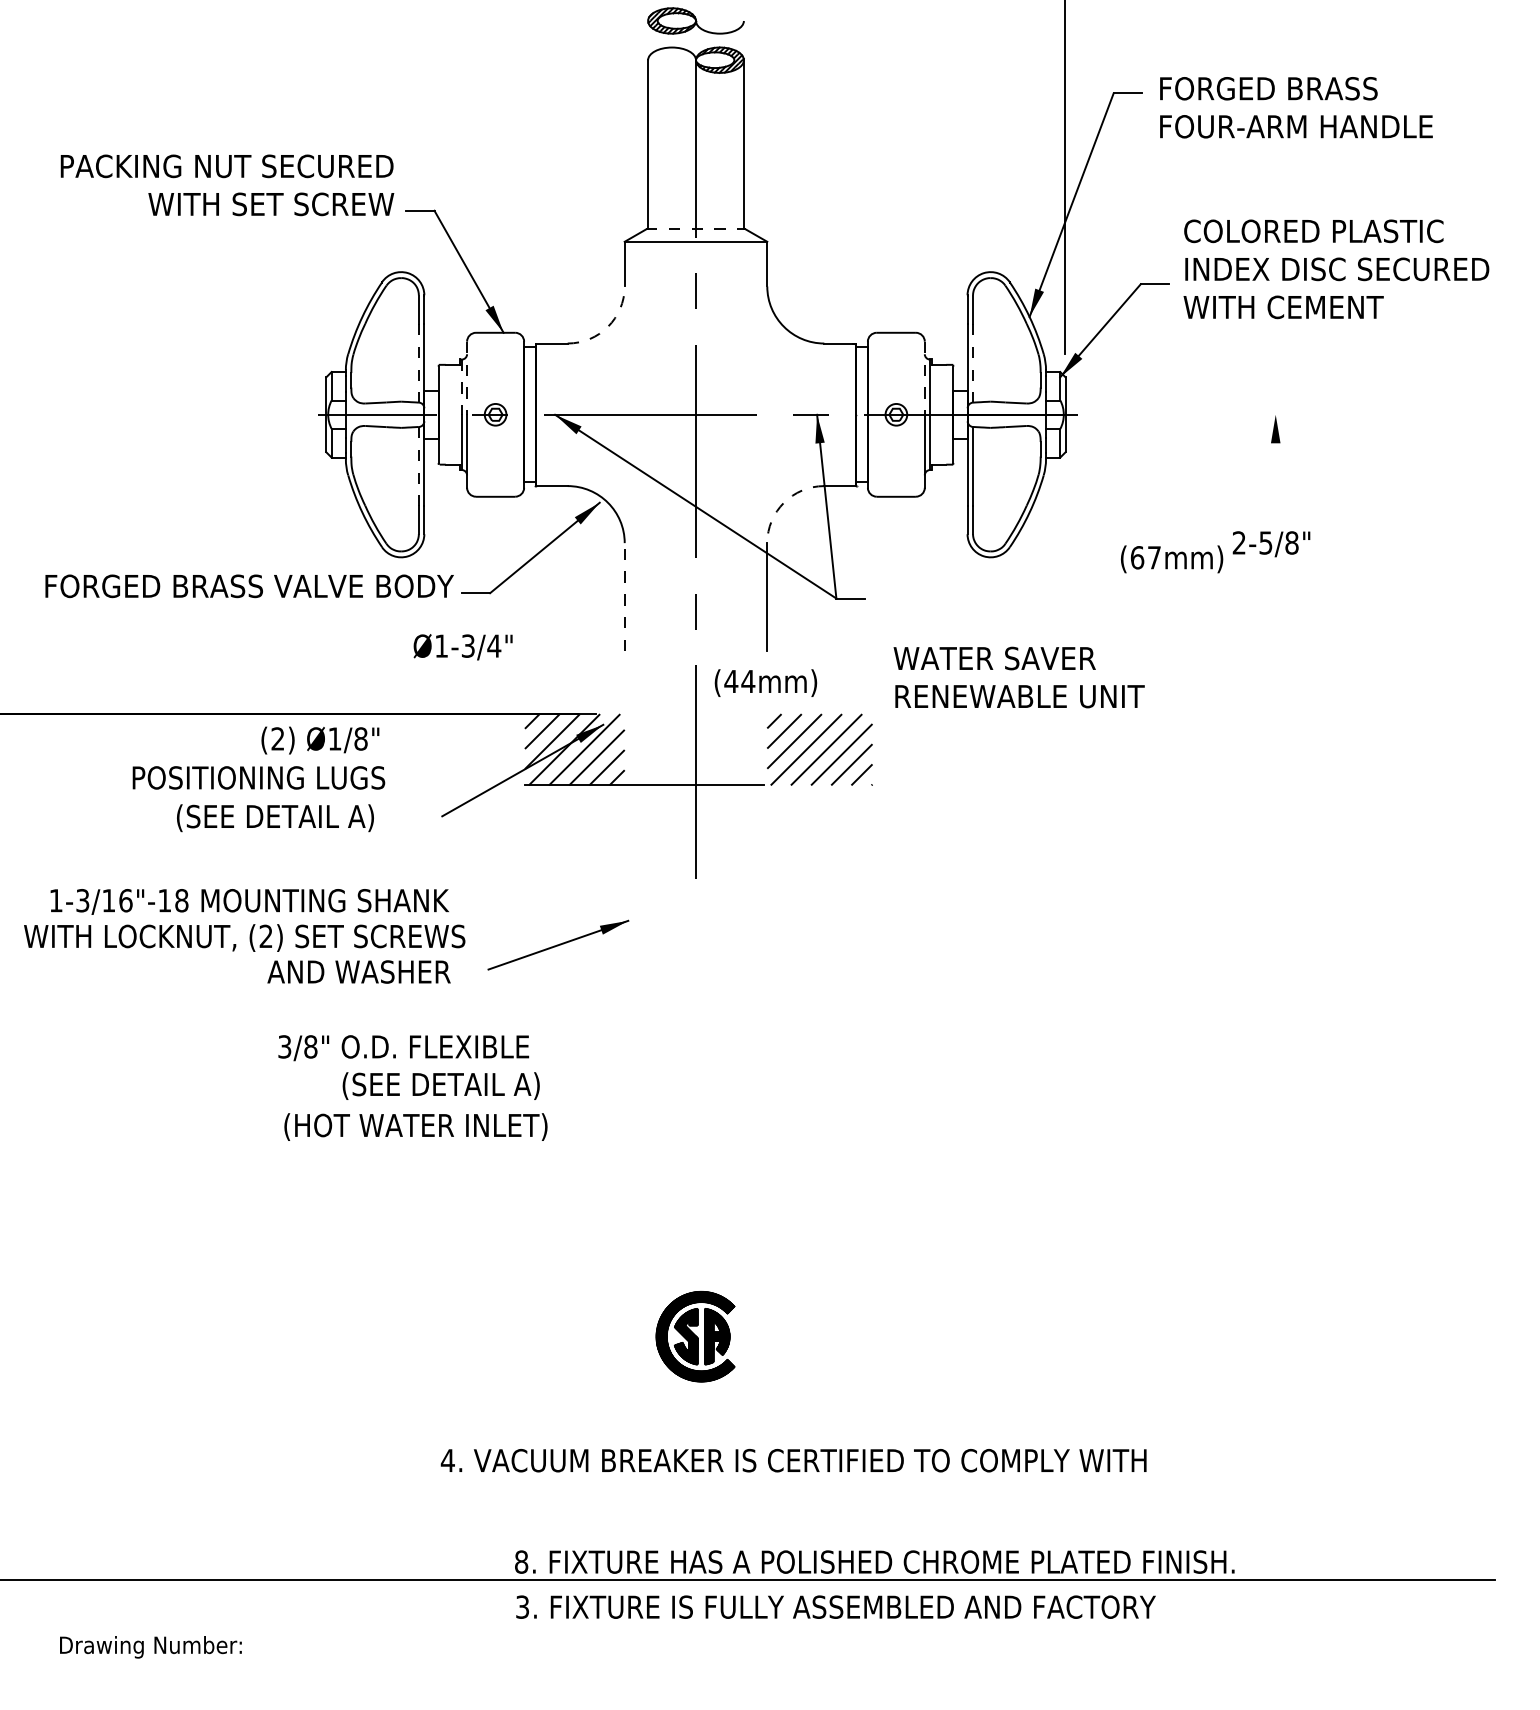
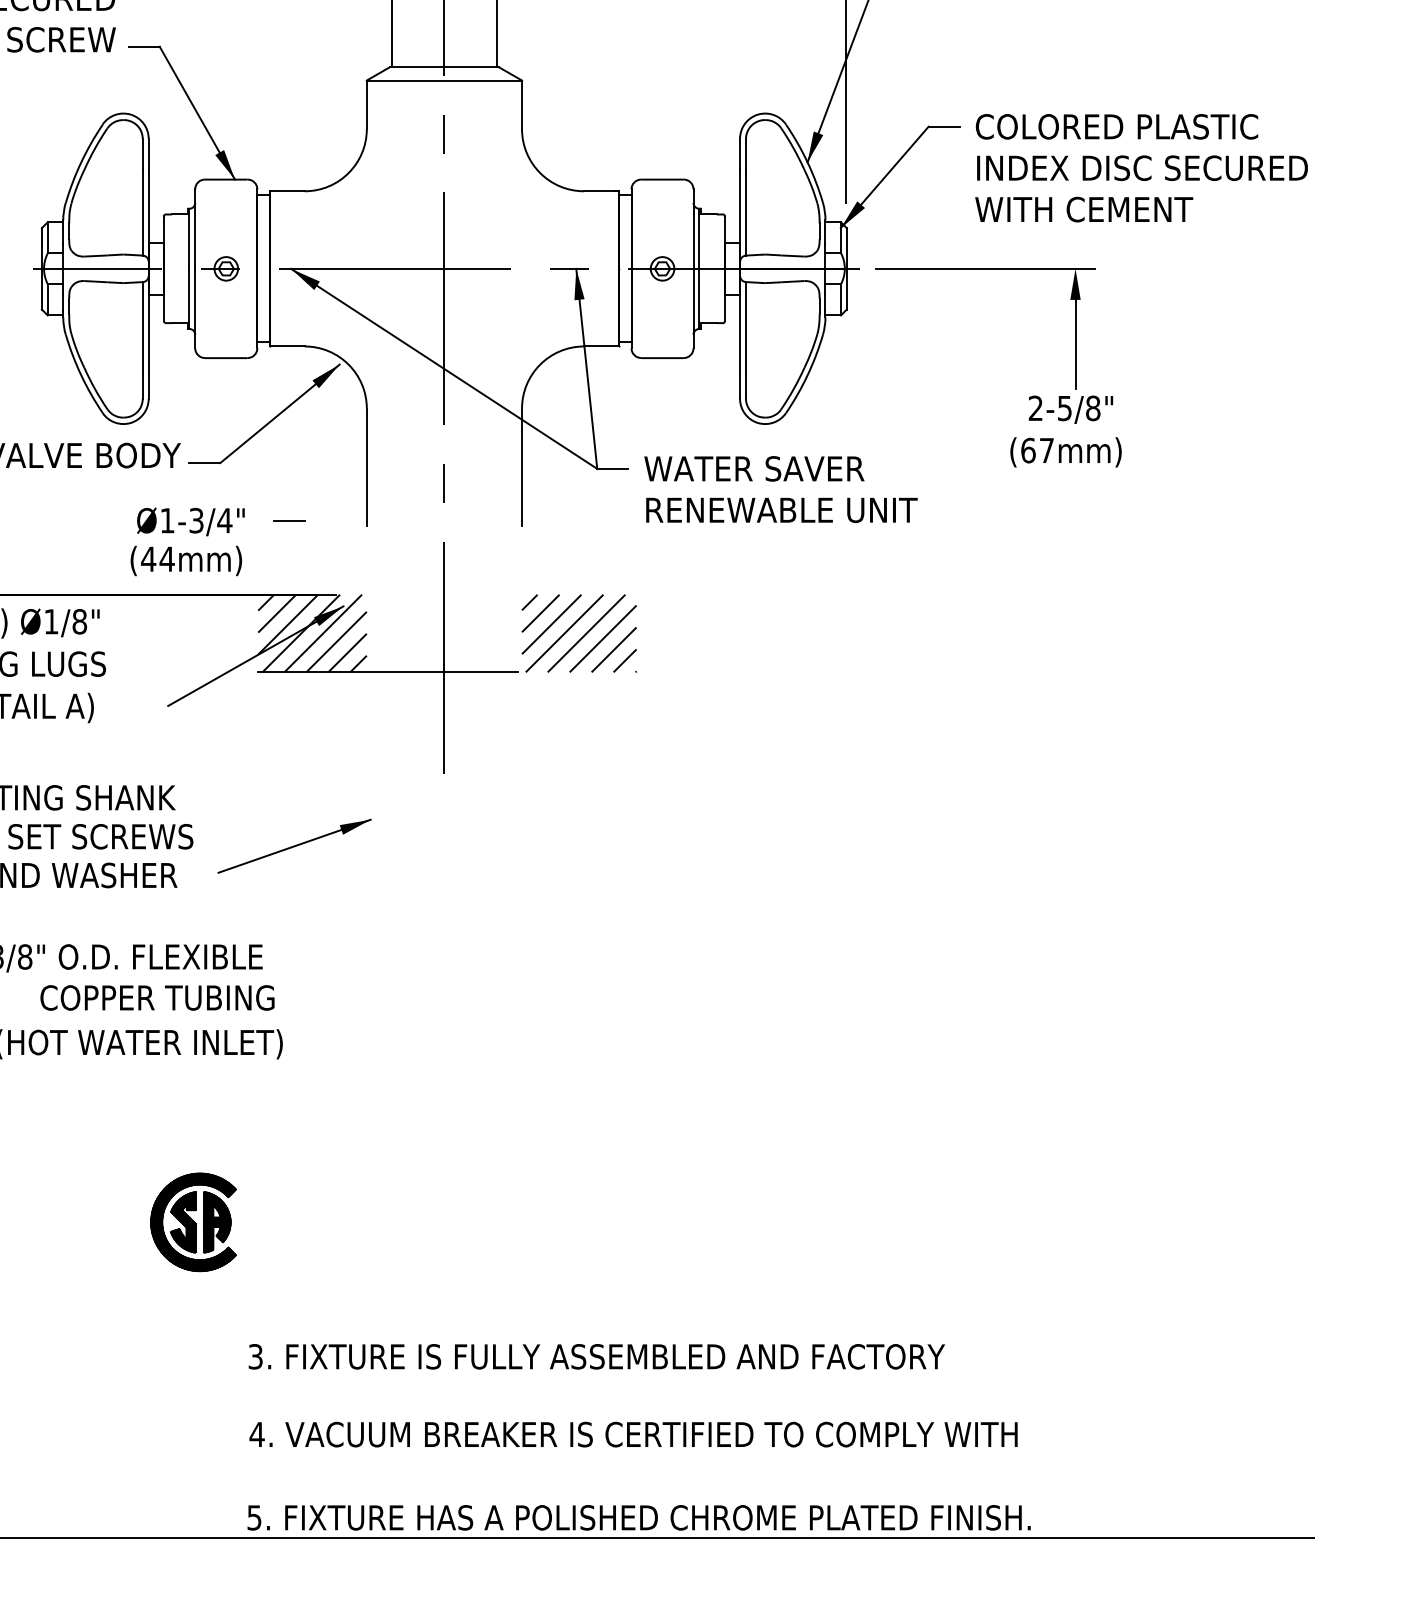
line: (695, 229) -> (443, 67), dashed -> solid
text: (1336, 269) -> (1141, 168), moved
arc: (608, 326) -> (349, 172), dashed -> solid
line: (418, 363) -> (142, 213), dashed -> solid
line: (973, 363) -> (746, 213), dashed -> solid
line: (467, 378) -> (195, 229), dashed -> solid
line: (924, 378) -> (693, 229), dashed -> solid
line: (461, 387) -> (189, 239), dashed -> solid
line: (1192, 414) -> (984, 268), added
line: (418, 466) -> (142, 325), dashed -> solid
line: (1275, 484) -> (1075, 344), added
arc: (783, 502) -> (539, 364), dashed -> solid
text: (1172, 559) -> (1066, 452), moved
line: (624, 596) -> (366, 466), dashed -> solid
line: (553, 646) -> (289, 521), added
text: (1018, 677) -> (780, 489), moved
text: (765, 682) -> (185, 560), moved
text: (431, 1085) -> (156, 998), (SEE DETAIL A) -> COPPER TUBING
part: (695, 1336) -> (193, 1222), moved
text: (793, 1460) -> (633, 1434), moved
text: (521, 1561) -> (254, 1517), 8. -> 5.
text: (835, 1606) -> (596, 1356), moved

